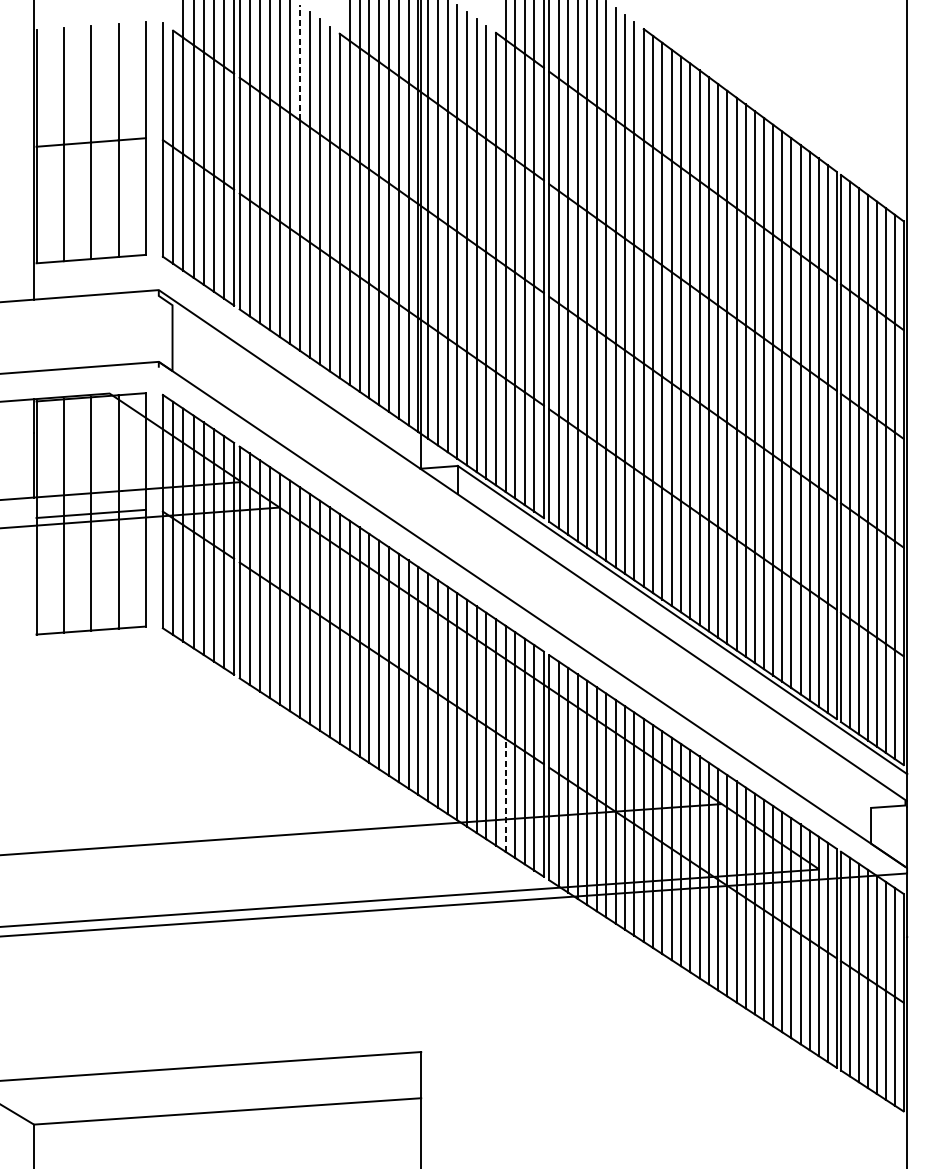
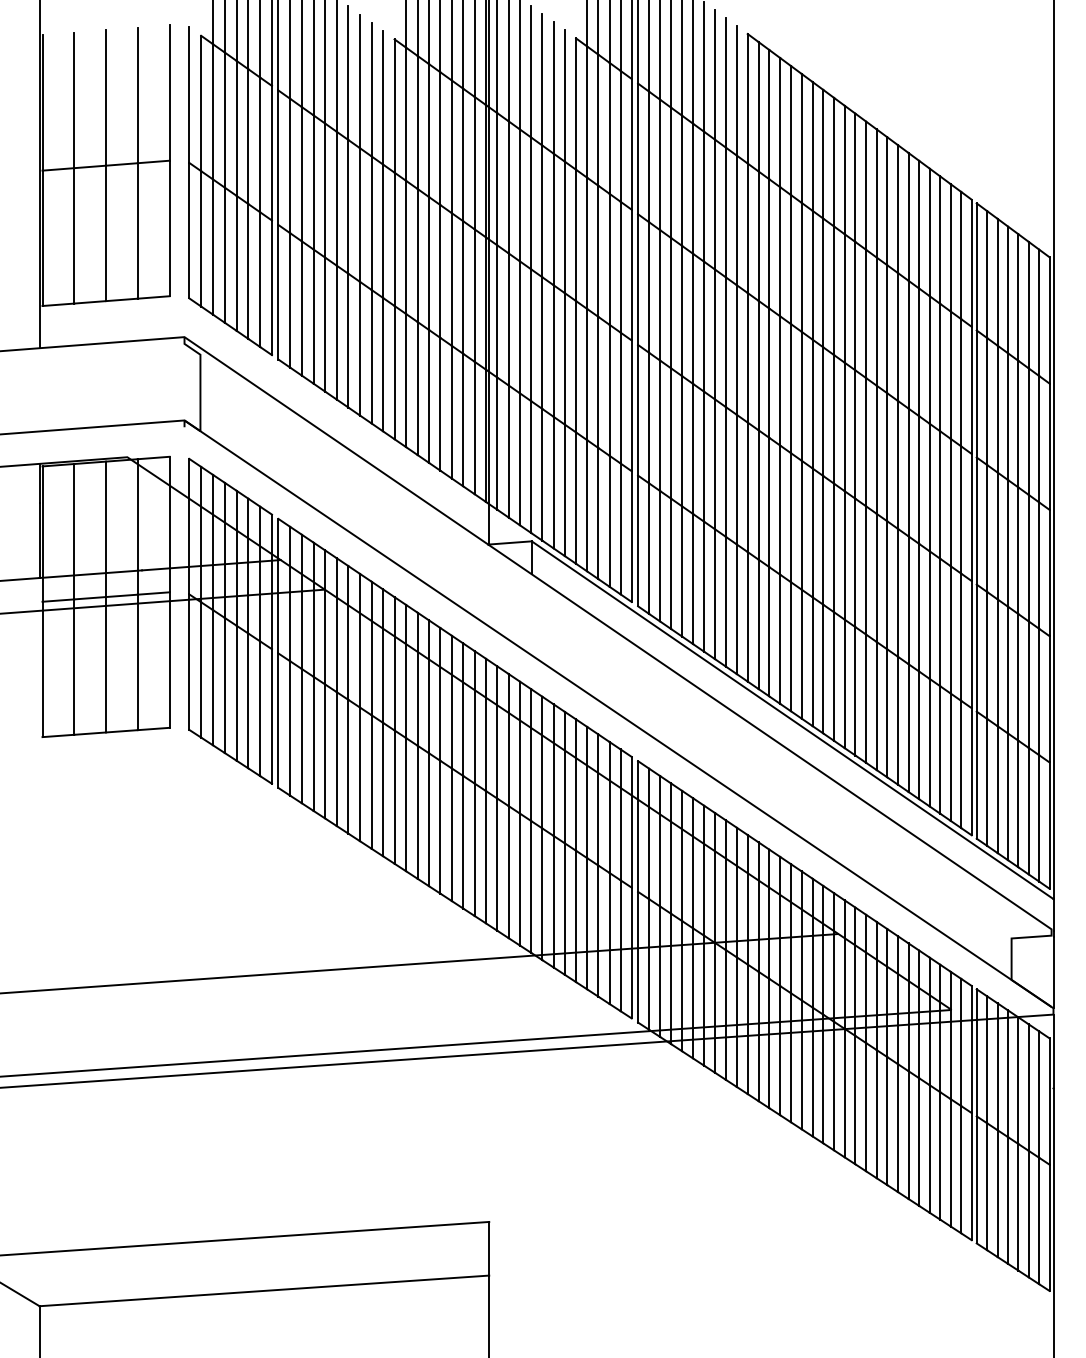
line: (300, 63) -> (348, 73), dashed -> solid
line: (505, 795) -> (587, 923), dashed -> solid

